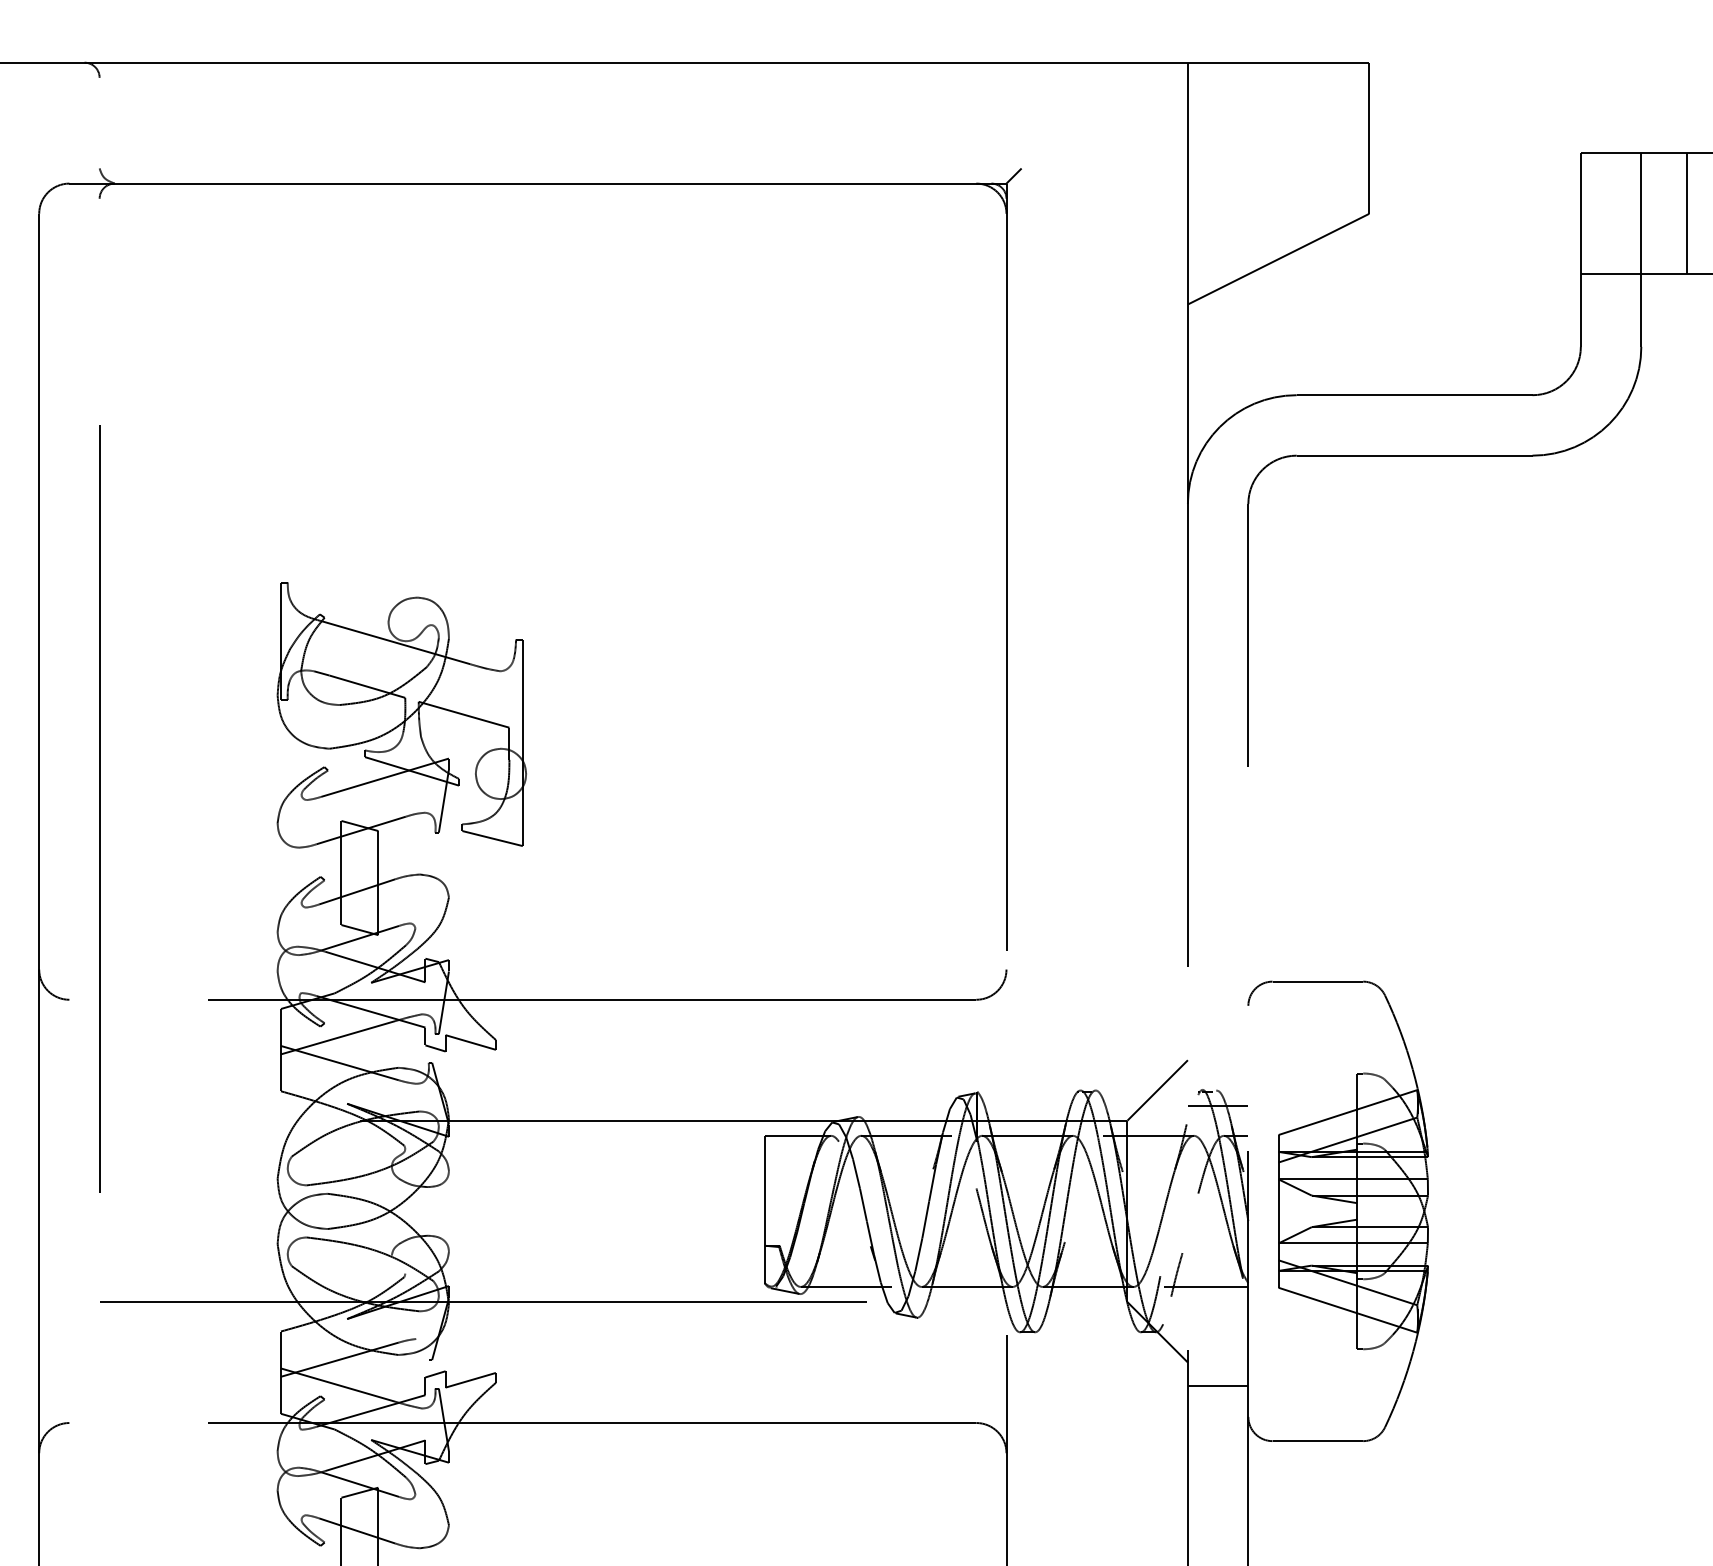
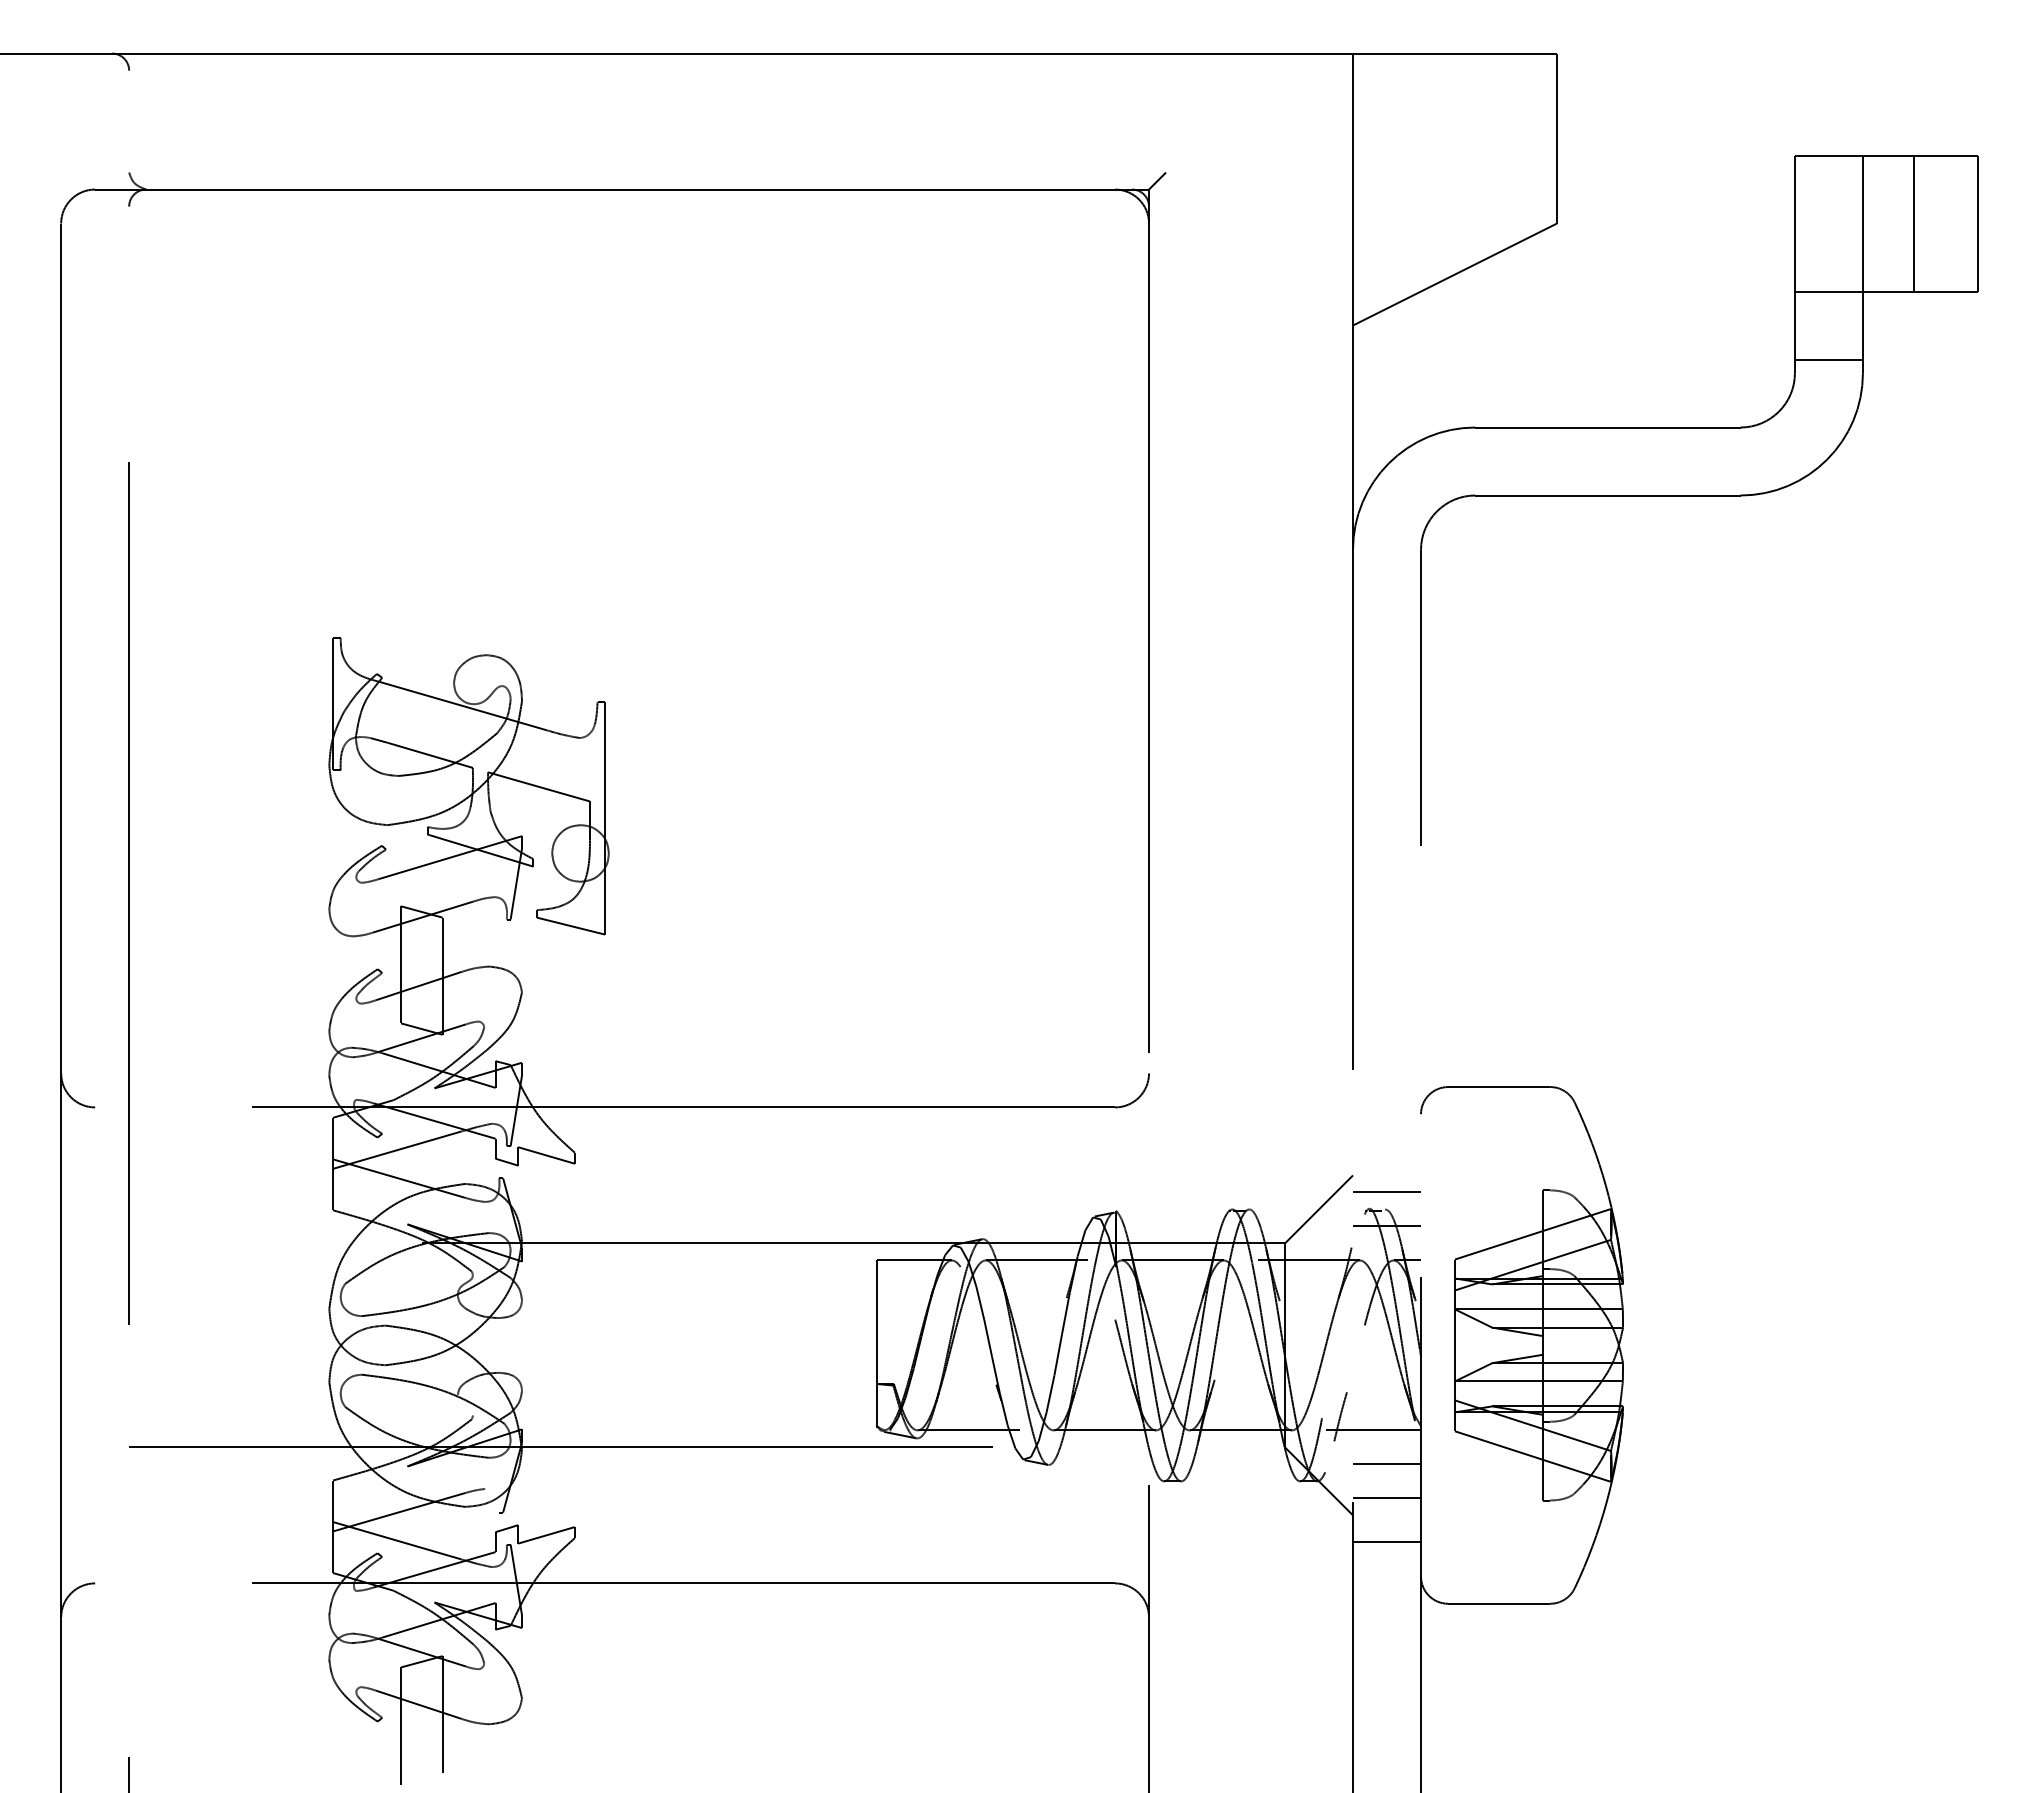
line: (1610, 334) -> (1828, 359), added
line: (1217, 1074) -> (1386, 1191), added
line: (1217, 1317) -> (1386, 1464), added
line: (1217, 1347) -> (1386, 1498), added

